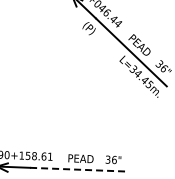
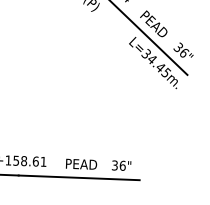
line: (79, 169) -> (79, 177), dashed -> solid

